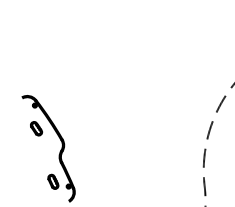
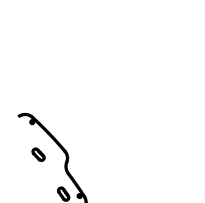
part: (36, 128) -> (38, 154), moved

